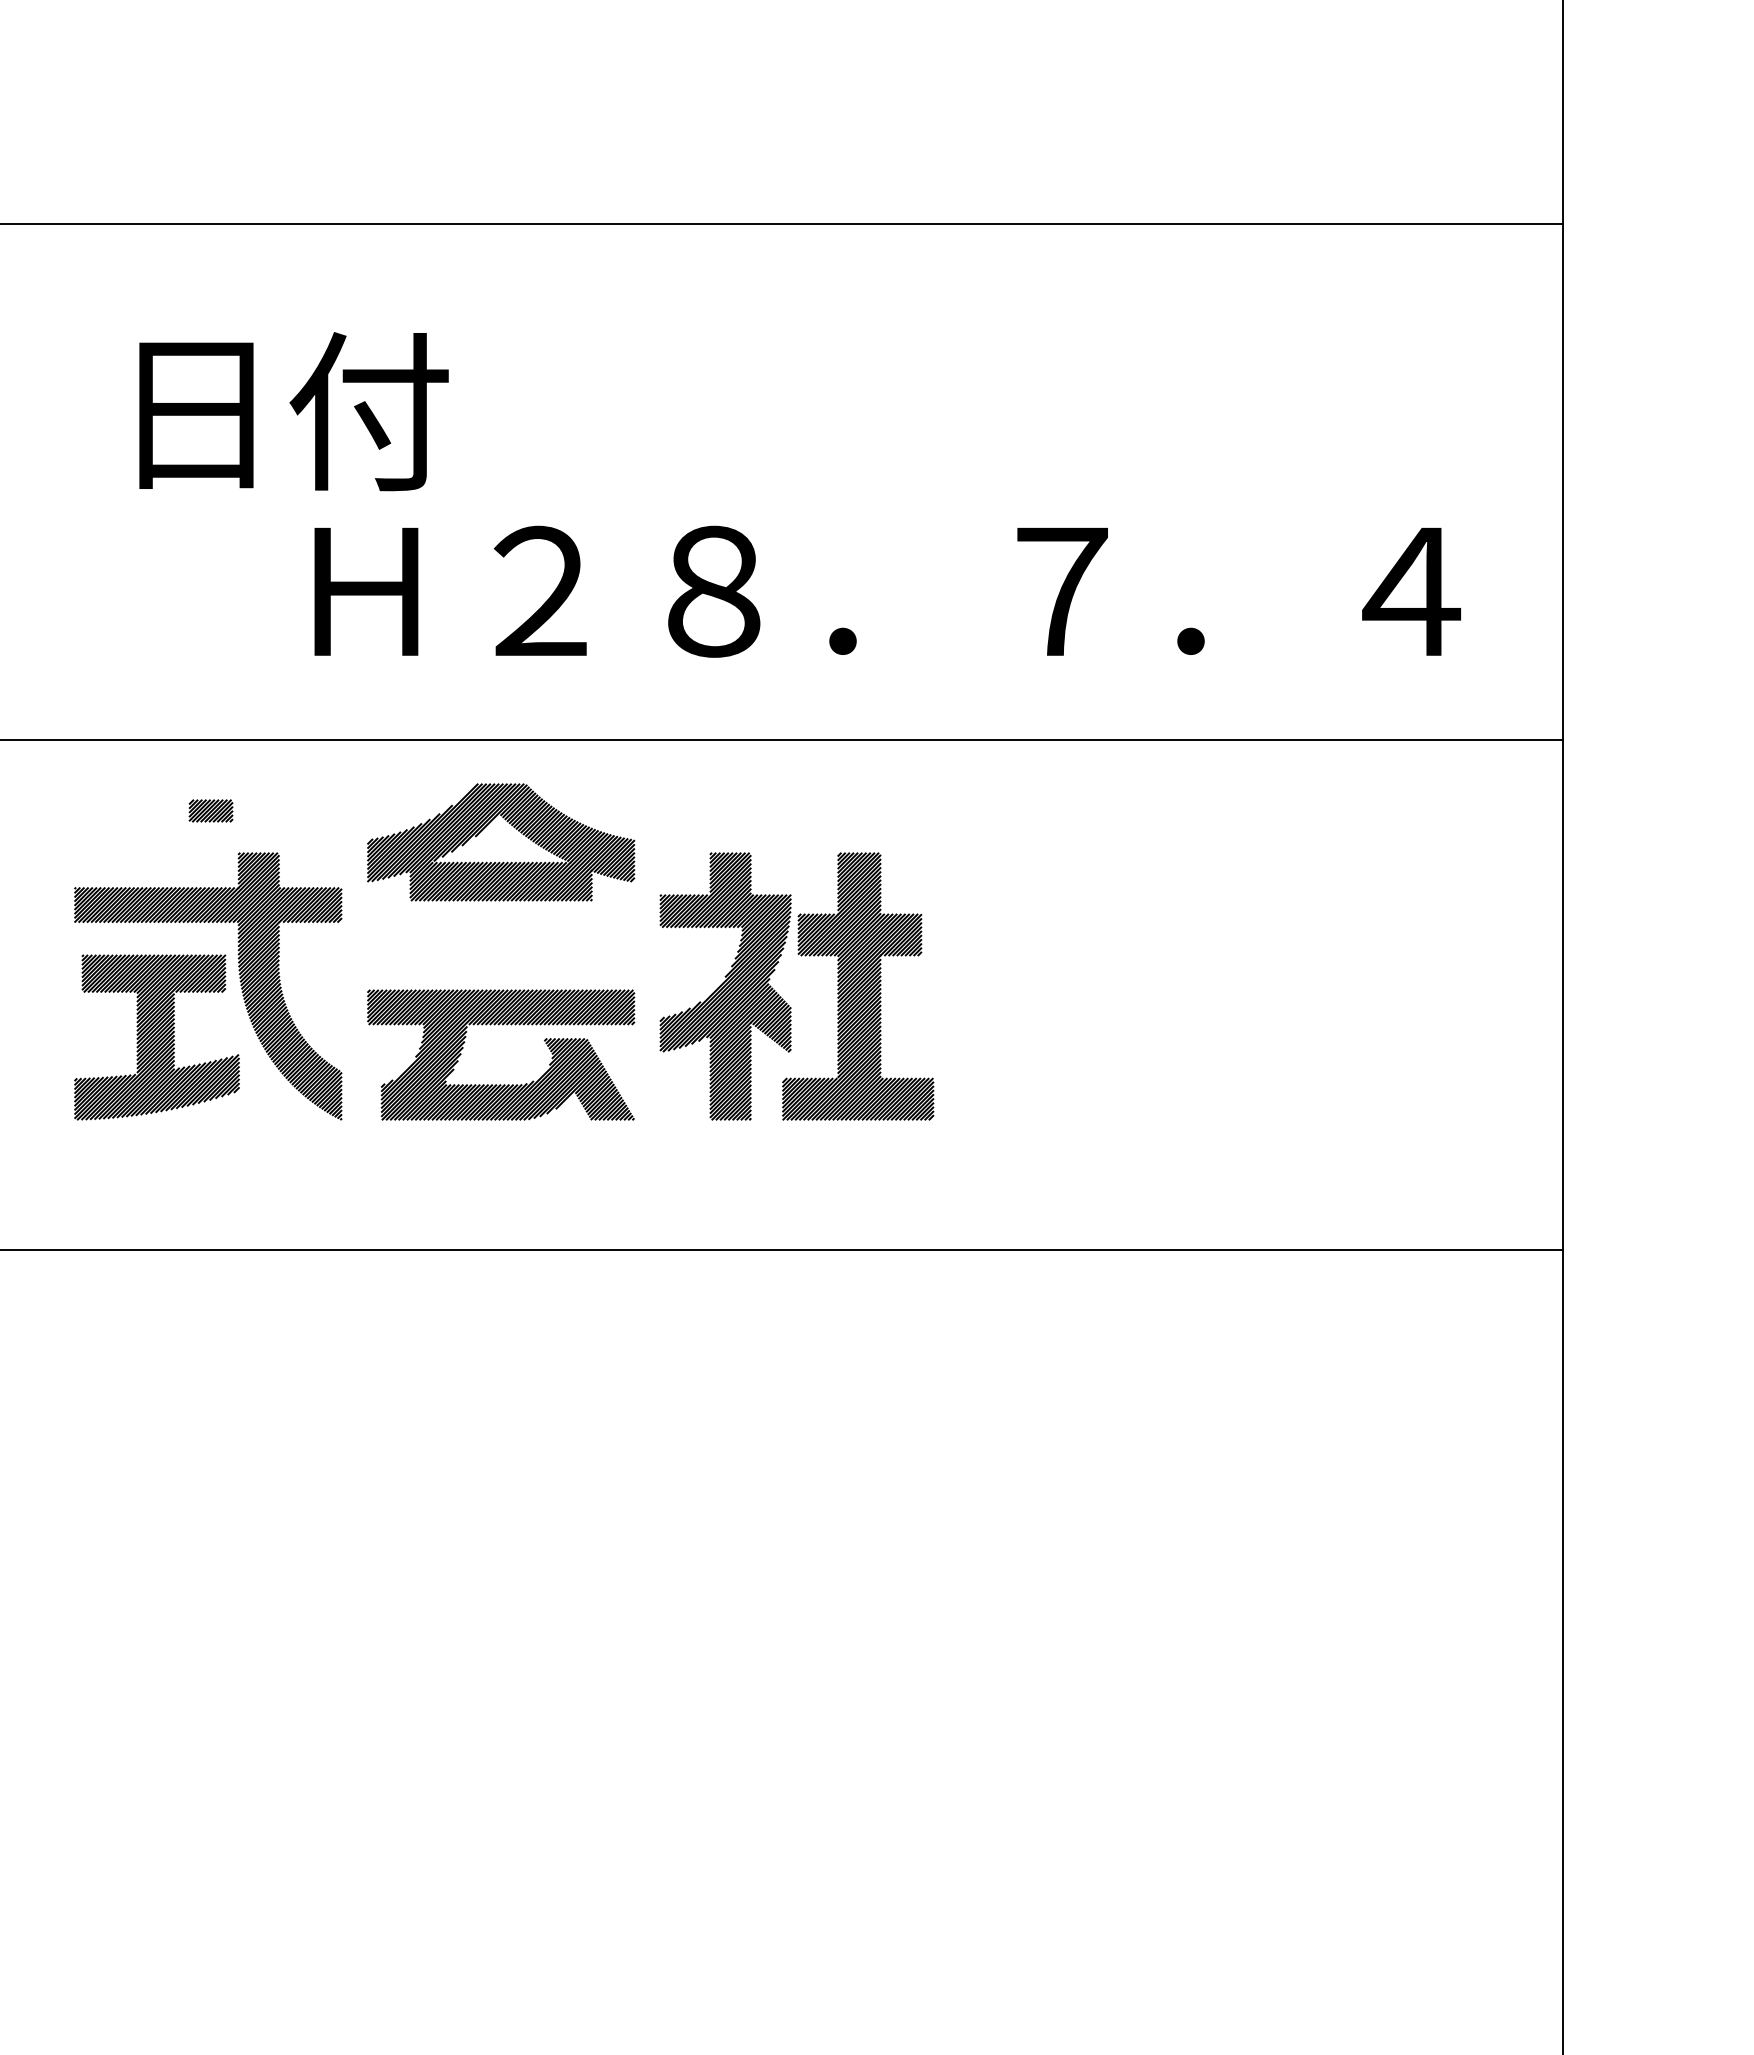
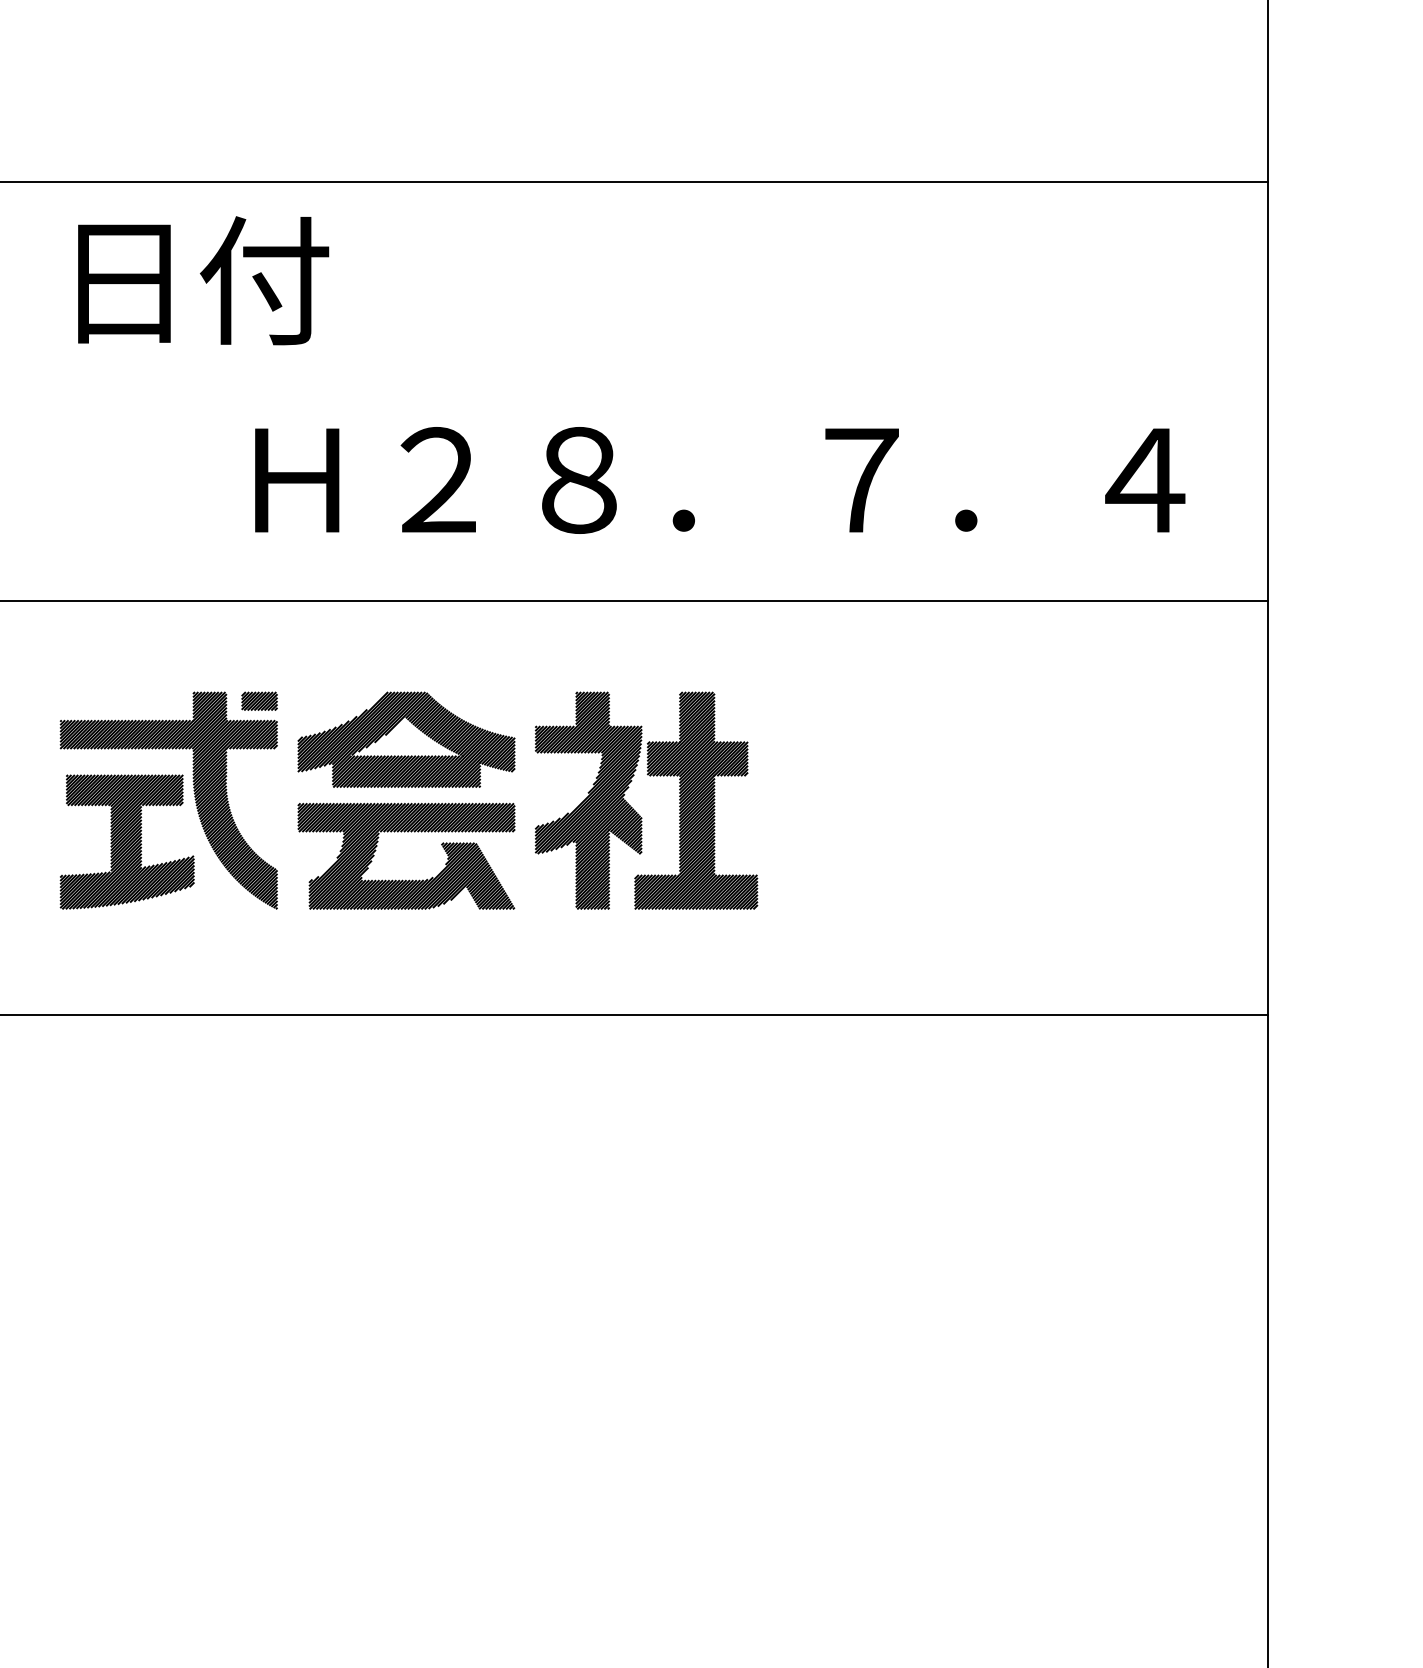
text: (293, 411) -> (203, 280), moved
part: (210, 810) -> (259, 700), moved
part: (501, 842) -> (406, 739), moved

